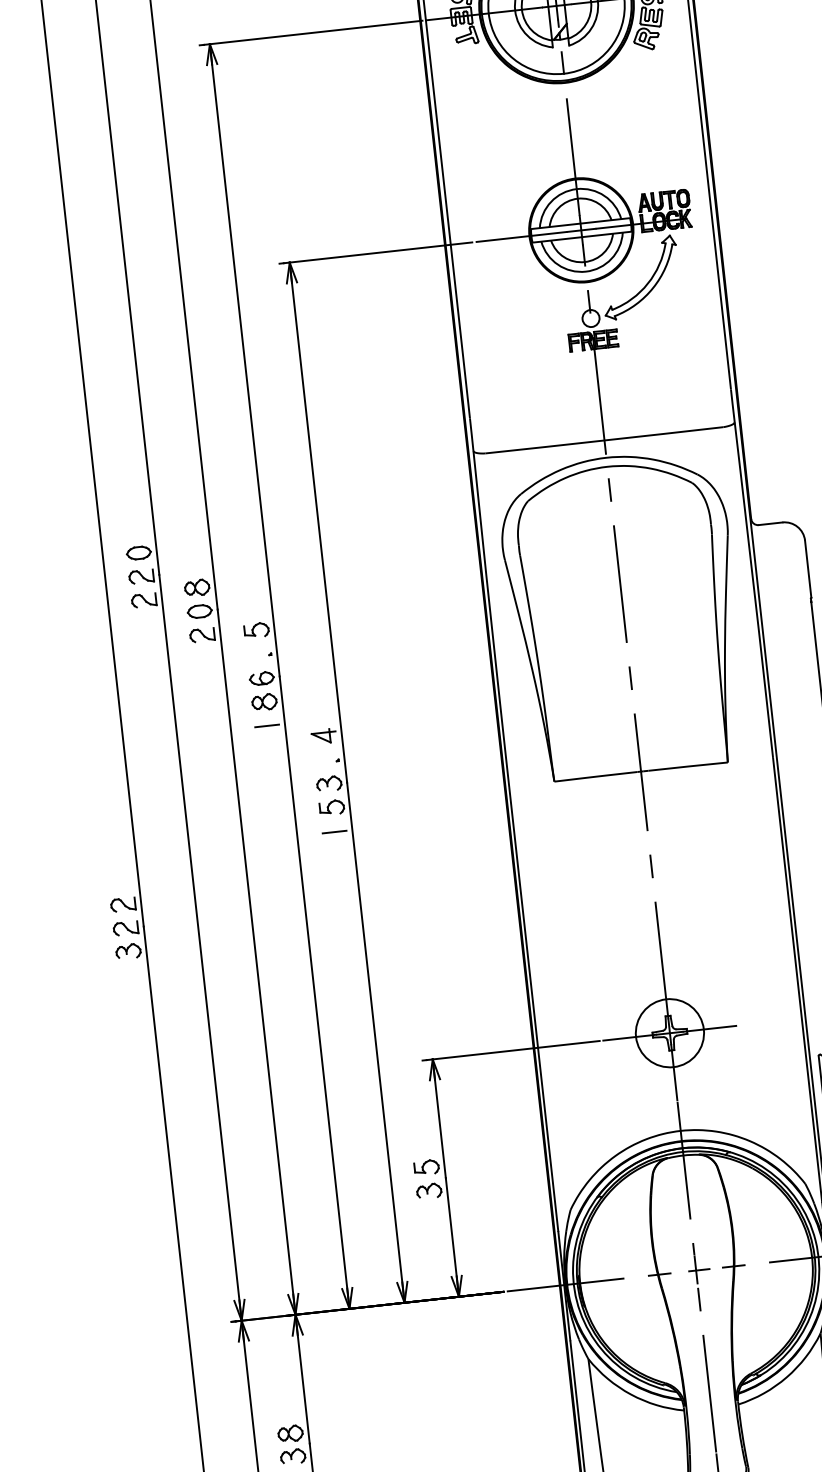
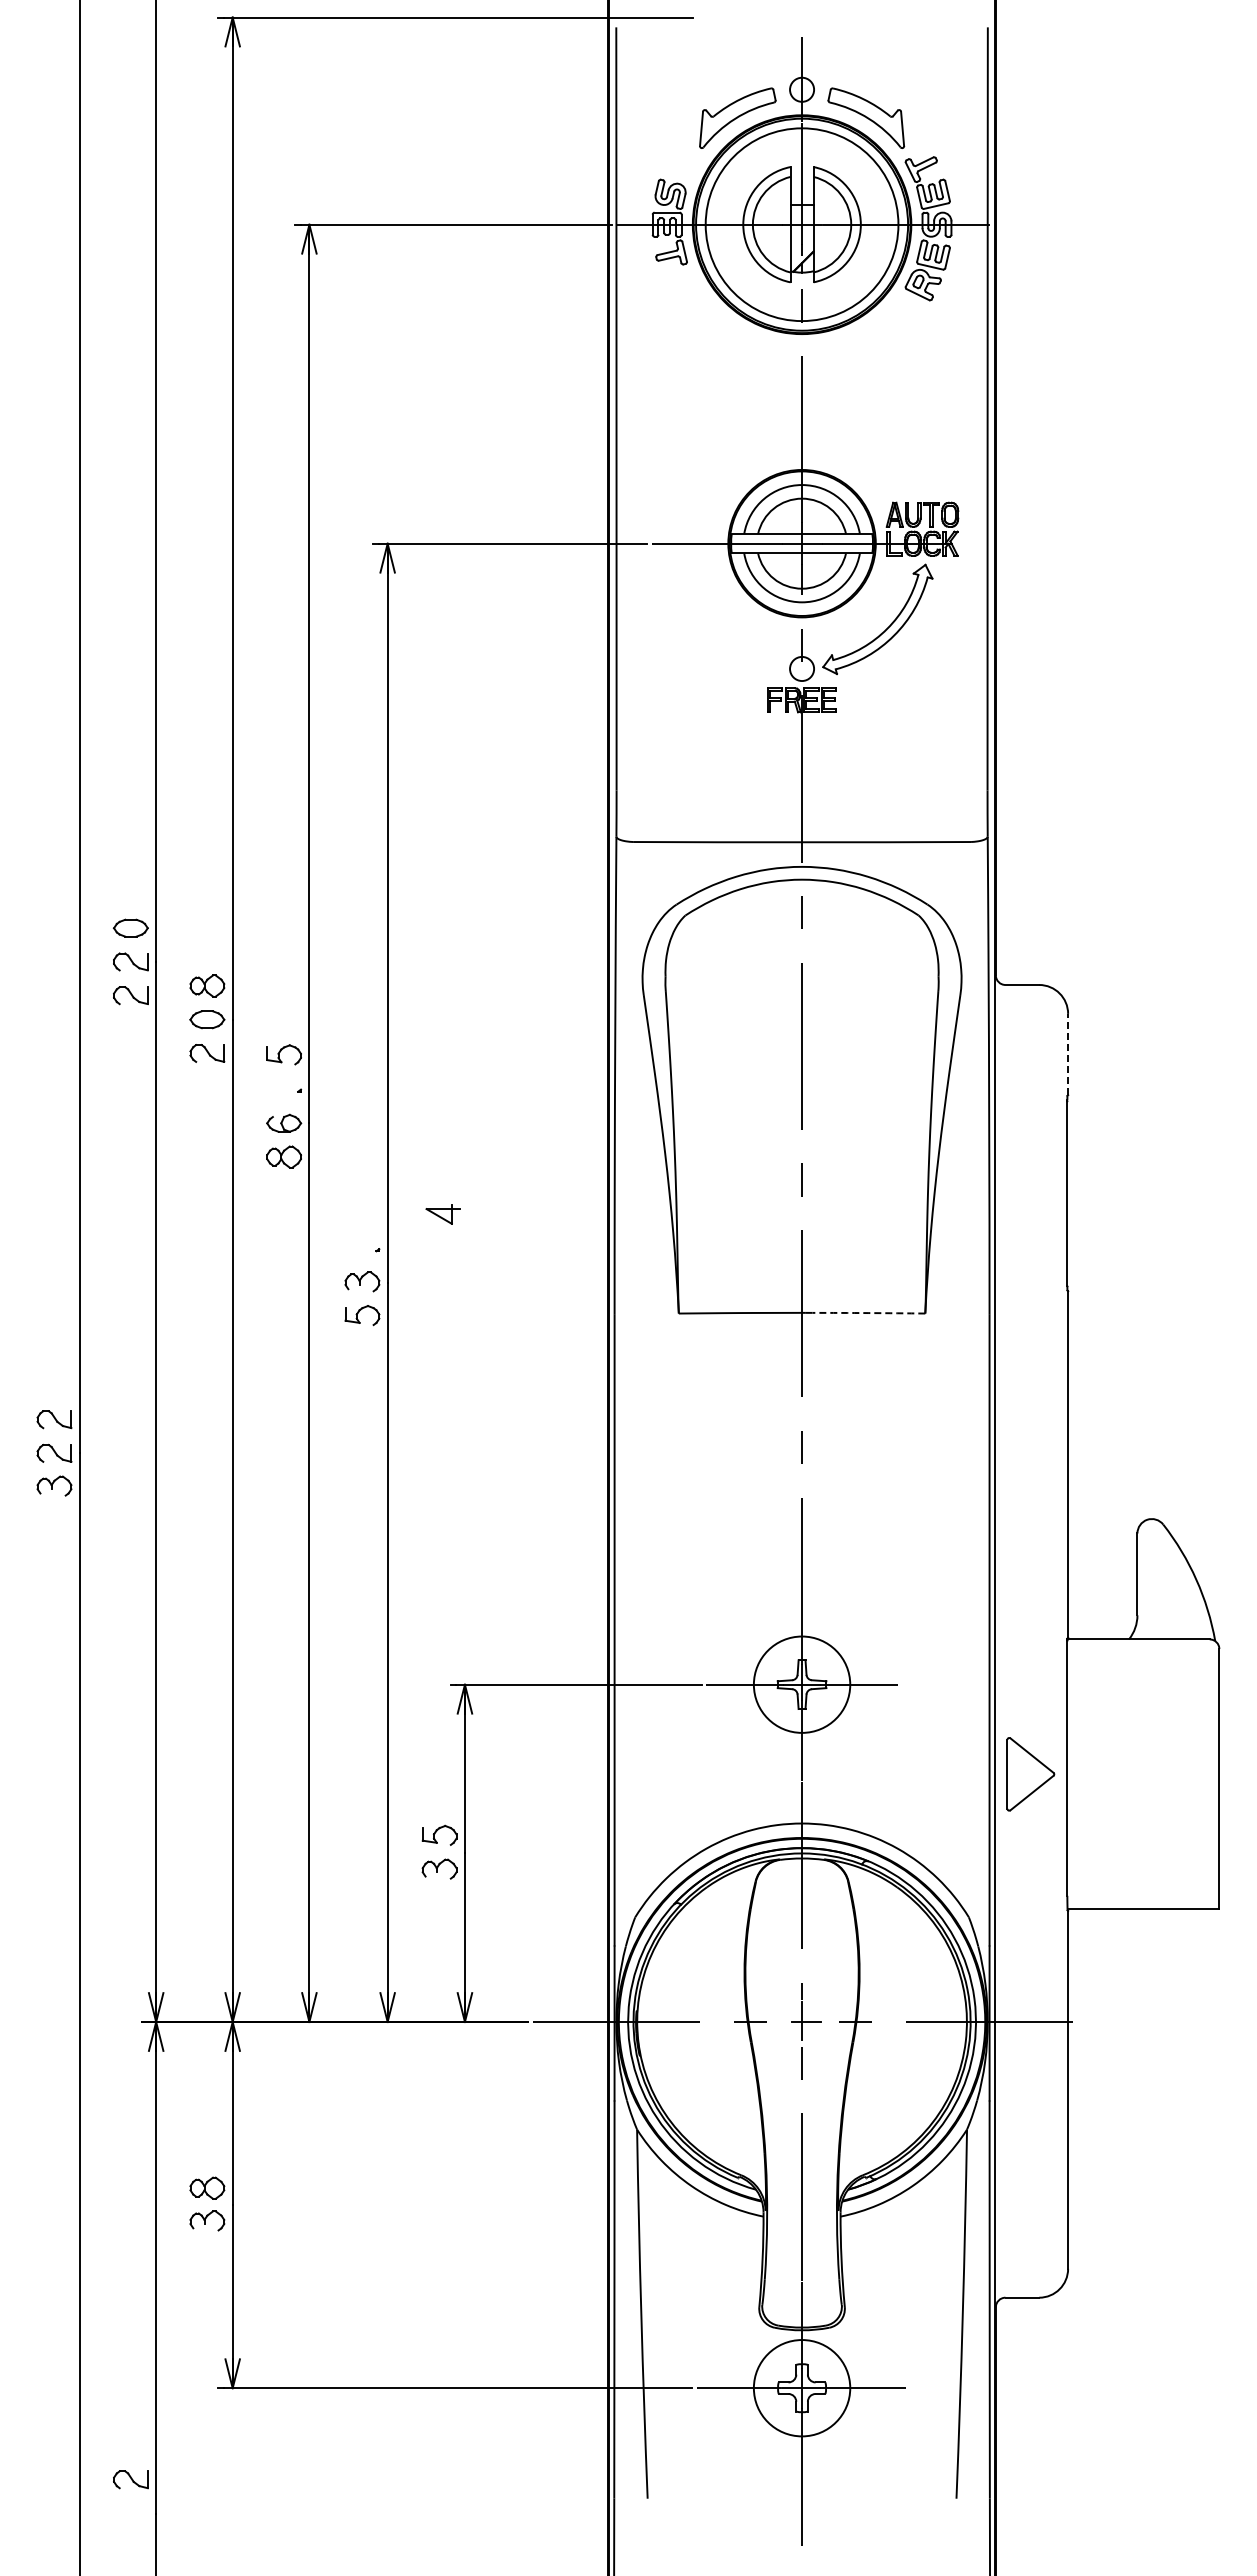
line: (808, 569) -> (1068, 1054), solid -> dashed
line: (266, 725) -> (283, 1190), removed
part: (323, 736) -> (442, 1214), moved
arc: (687, 766) -> (868, 1313), solid -> dashed
line: (334, 832) -> (362, 1350), removed

